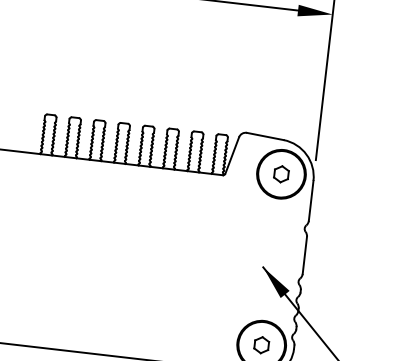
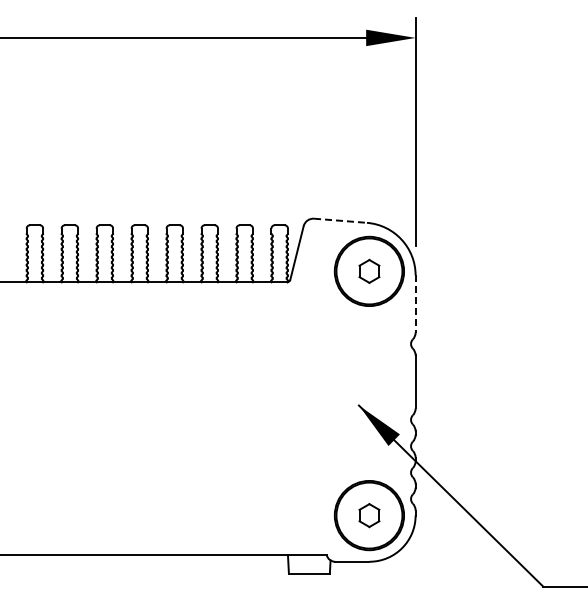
line: (265, 136) -> (340, 220), solid -> dashed
line: (311, 201) -> (415, 304), solid -> dashed

